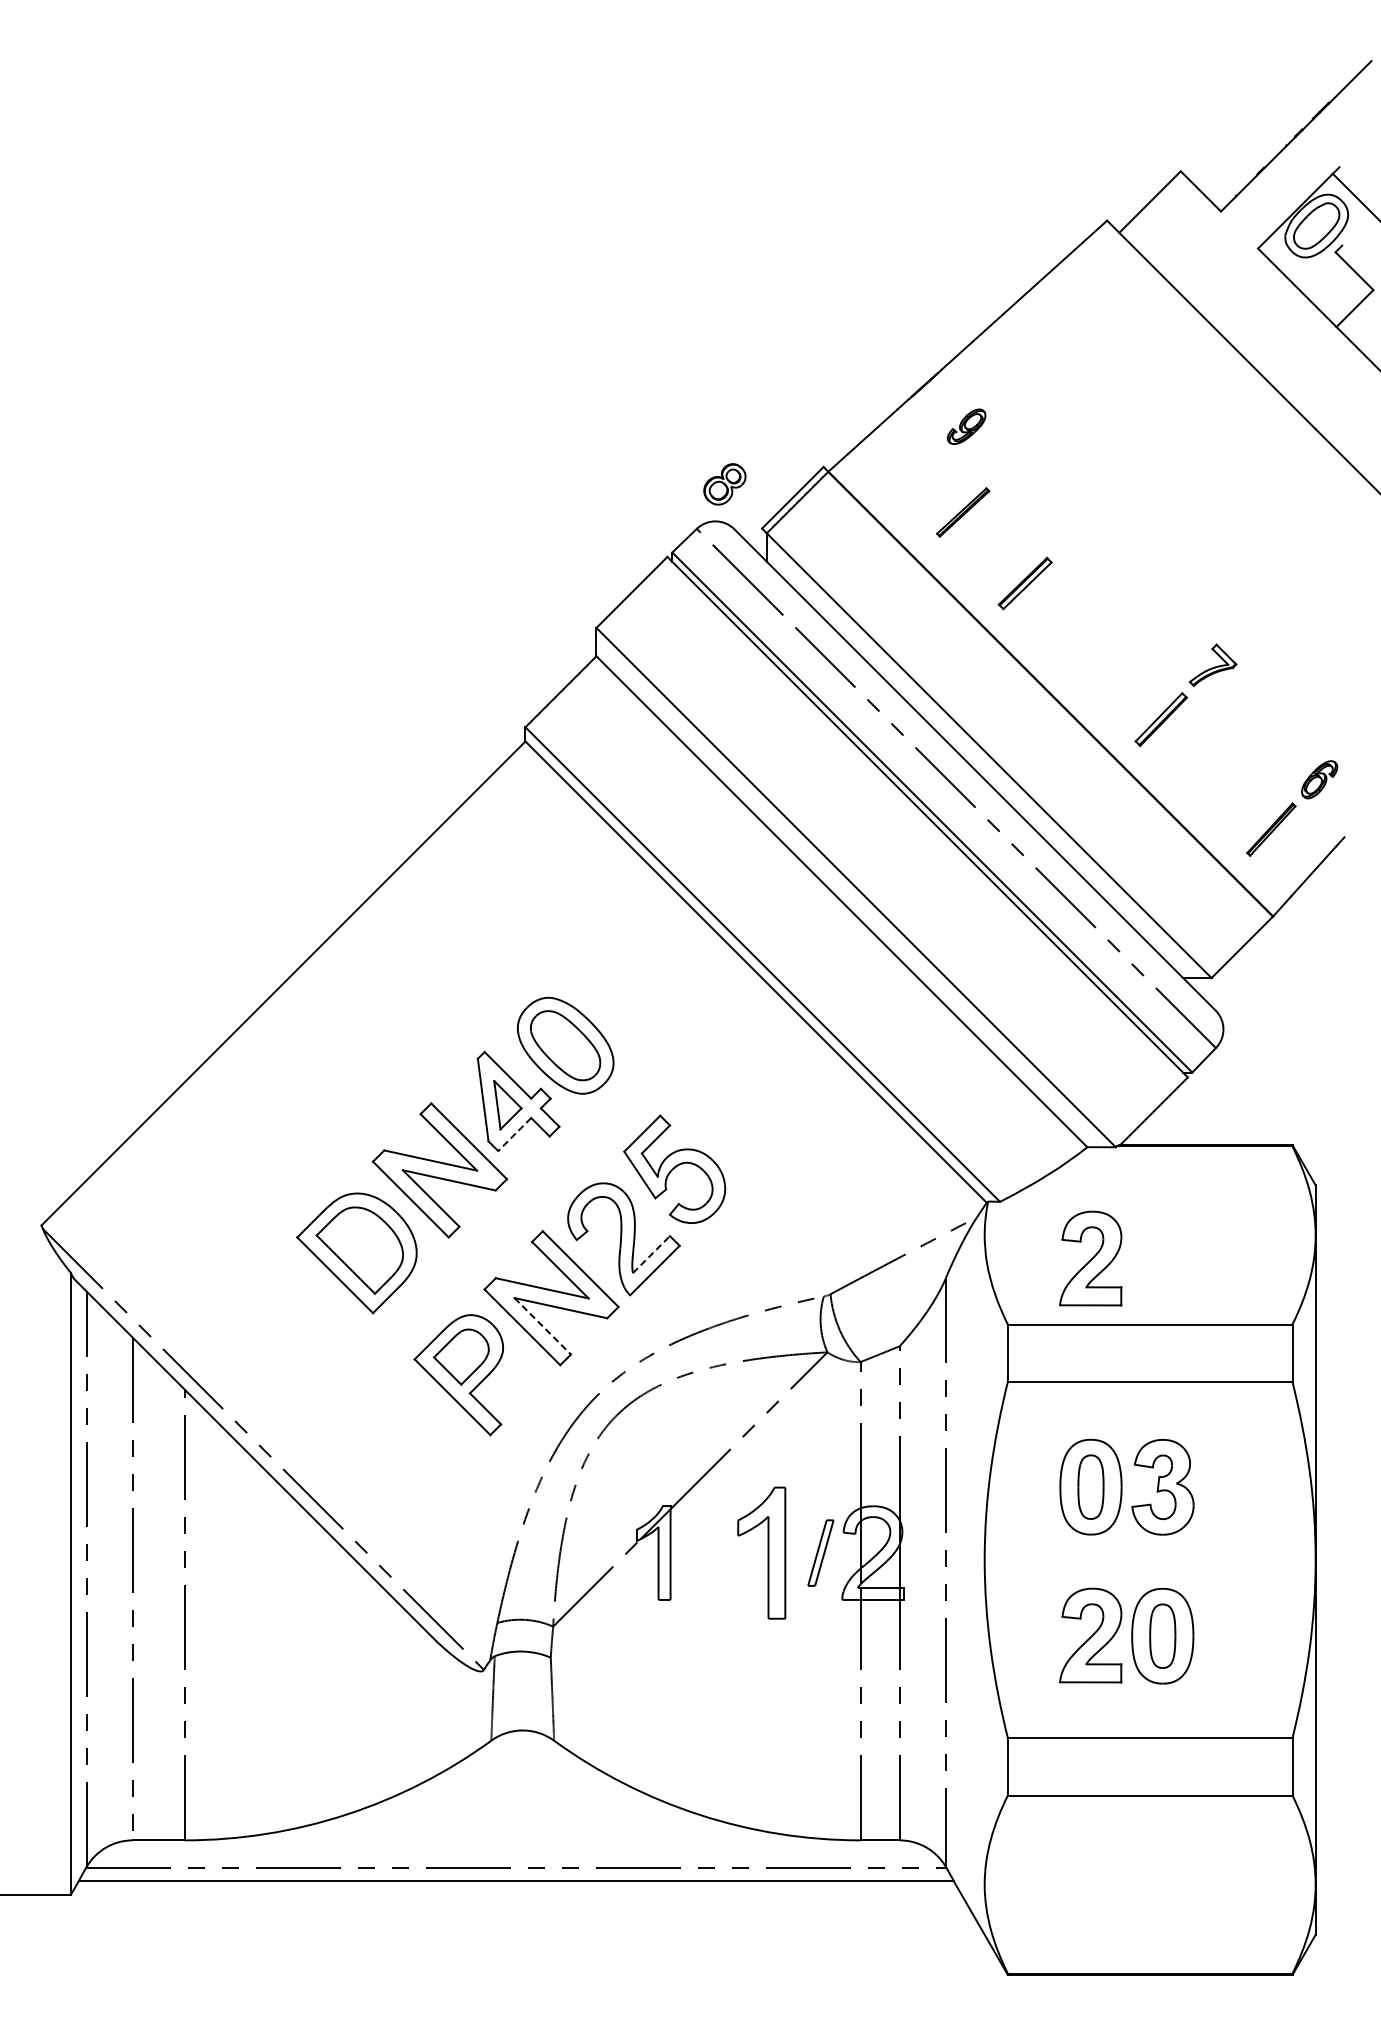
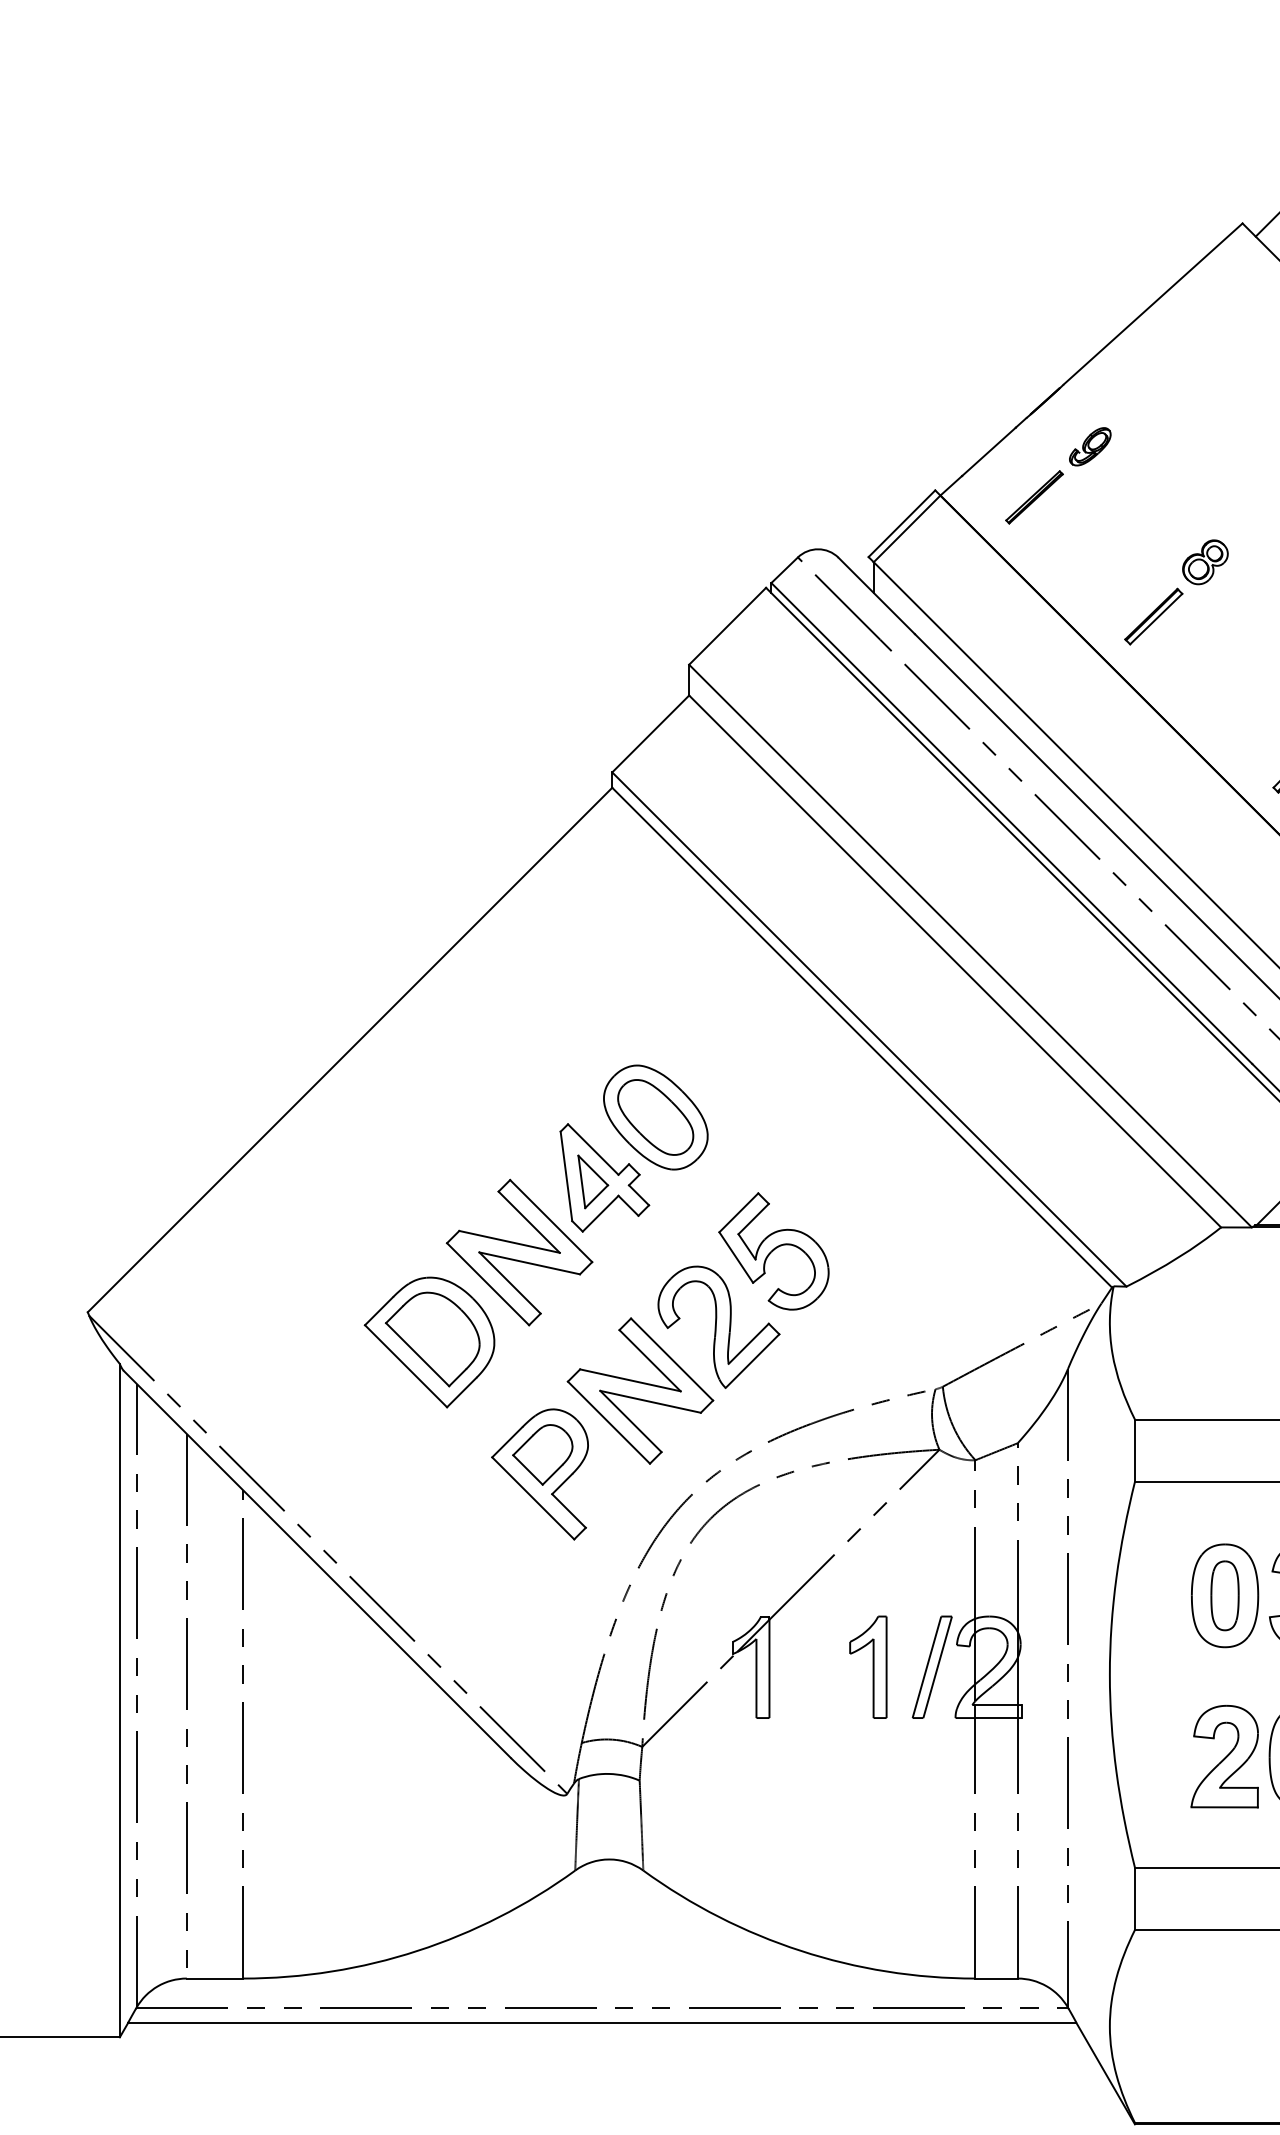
part: (724, 484) -> (1205, 562), moved
part: (963, 512) -> (1034, 497), moved
line: (514, 1134) -> (600, 1213), dashed -> solid
line: (651, 1254) -> (748, 1343), dashed -> solid
part: (1090, 1258) -> (1224, 1348), removed
line: (542, 1326) -> (630, 1421), dashed -> solid
part: (761, 1552) -> (868, 1666), size x0.71
part: (820, 1552) -> (931, 1666), size x1.43

